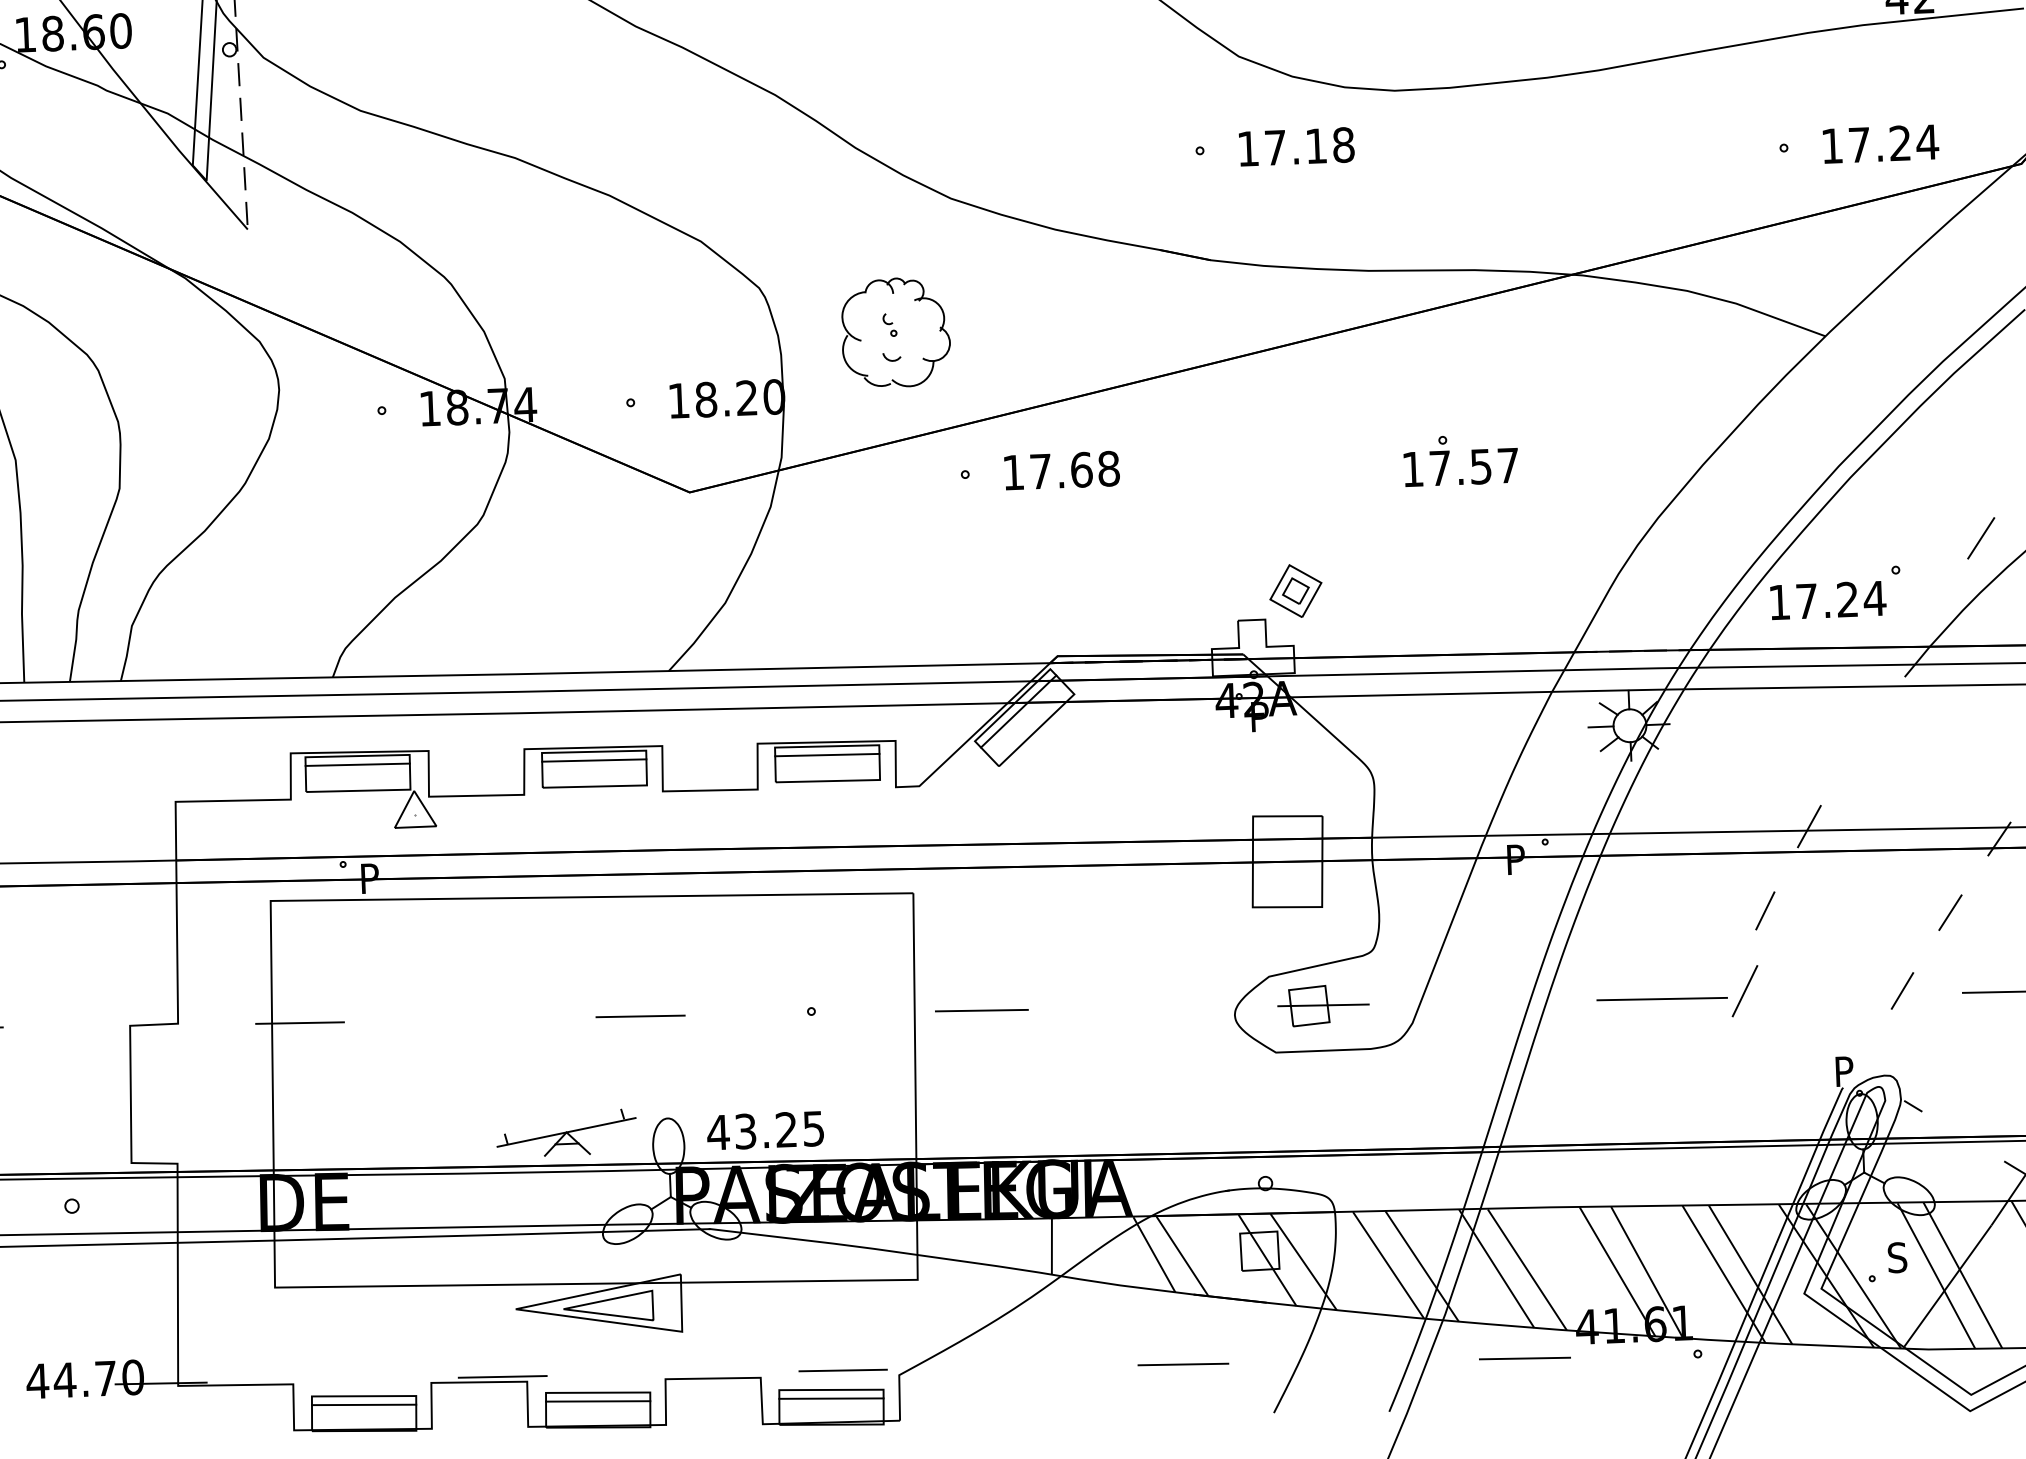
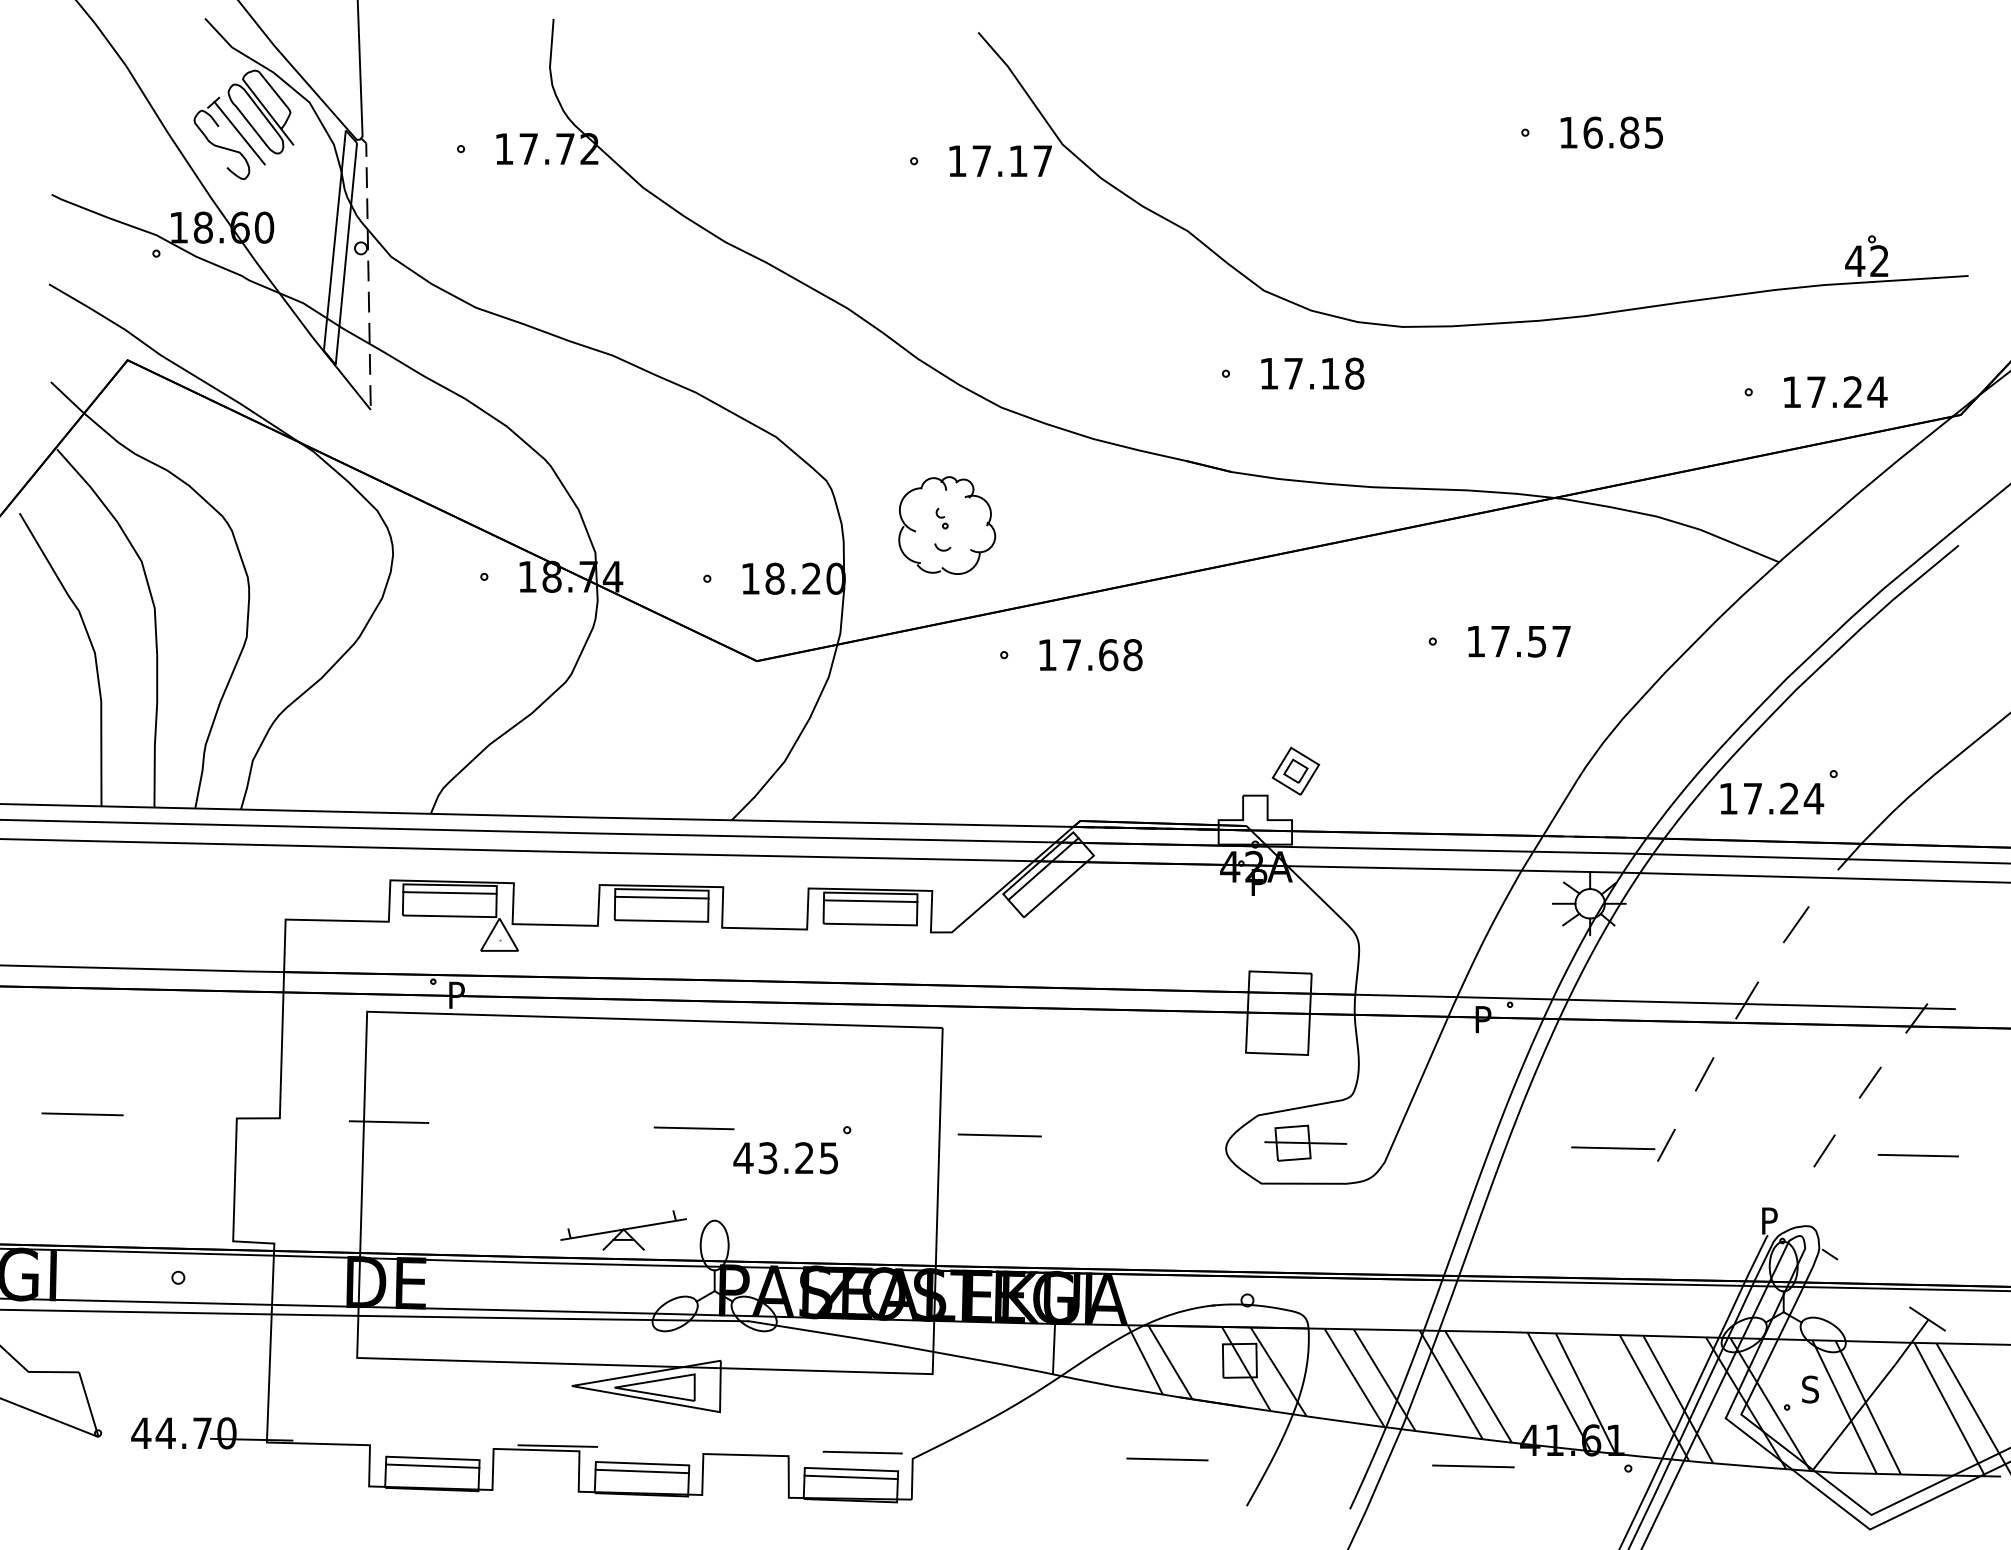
text: (1461, 467) -> (1519, 641), moved
line: (1980, 538) -> (1795, 924), moved
part: (1677, 992) -> (1623, 1144), size x0.71
text: (765, 1131) -> (785, 1158), moved

